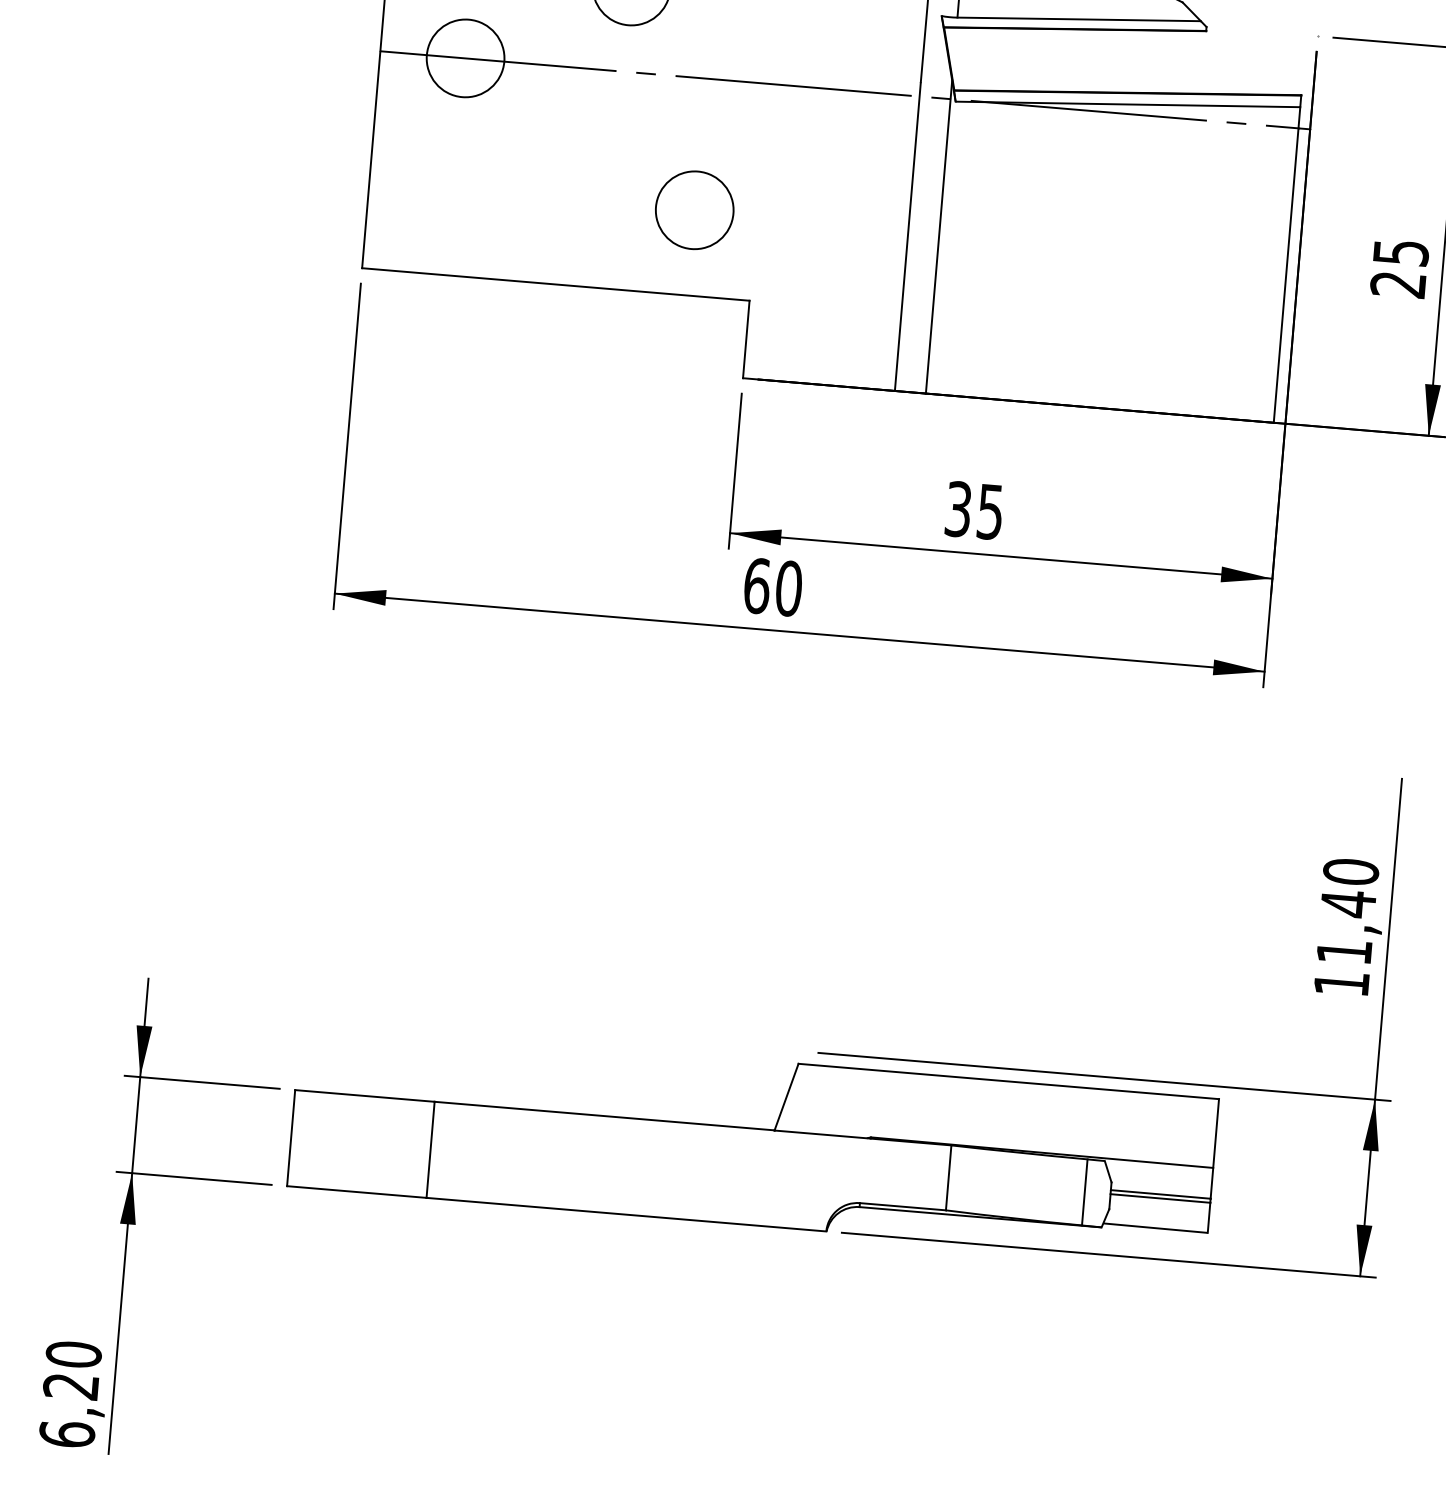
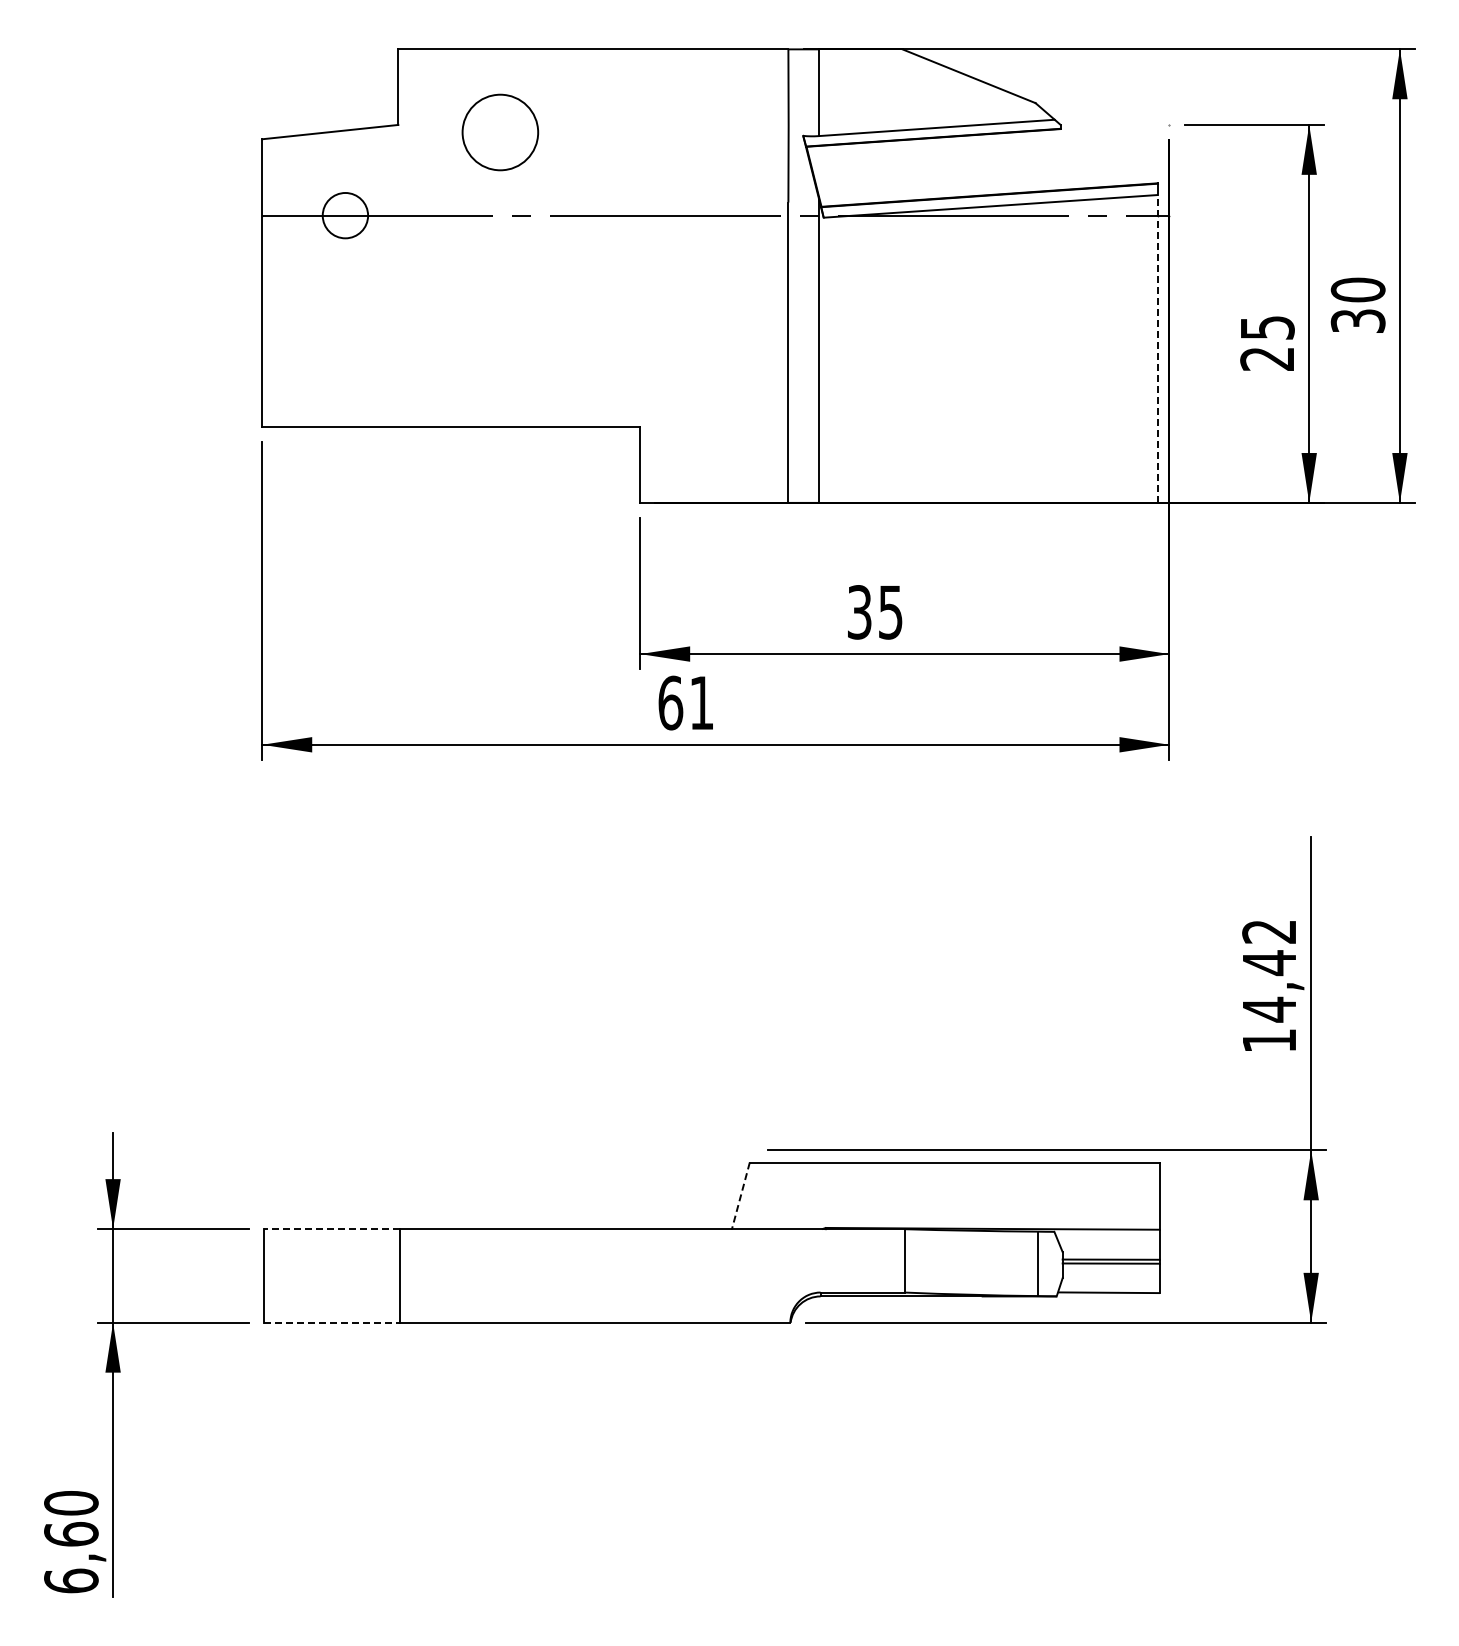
circle: (465, 58) -> (345, 215), size x0.6
circle: (694, 209) -> (579, 343), removed
line: (1287, 264) -> (1158, 348), solid -> dashed
text: (788, 588) -> (701, 702), 60 -> 61
text: (1347, 911) -> (1269, 970), 11,40 -> 14,42
line: (364, 1096) -> (331, 1229), solid -> dashed
line: (786, 1097) -> (740, 1196), solid -> dashed
line: (357, 1191) -> (332, 1322), solid -> dashed
text: (71, 1386) -> (71, 1534), 6,20 -> 6,60

